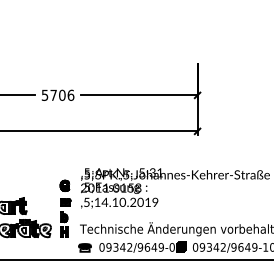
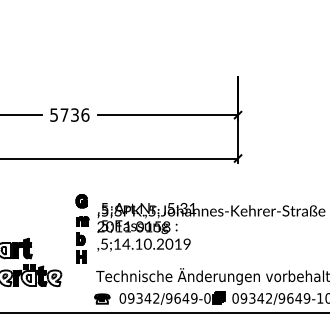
text: (62, 94) -> (75, 114), 5706 -> 5736
part: (65, 208) -> (82, 228), moved

